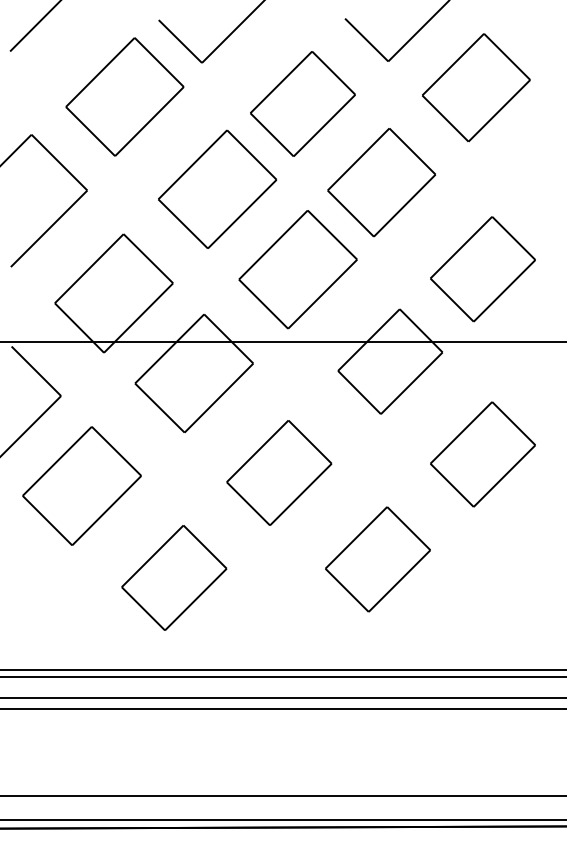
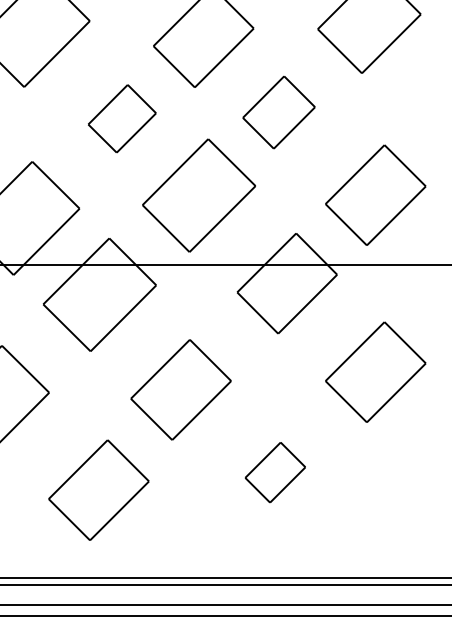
part: (381, 182) -> (278, 112), size x0.7
part: (217, 188) -> (122, 118), size x0.6
part: (377, 559) -> (274, 472), size x0.6
part: (174, 577) -> (99, 489), moved

